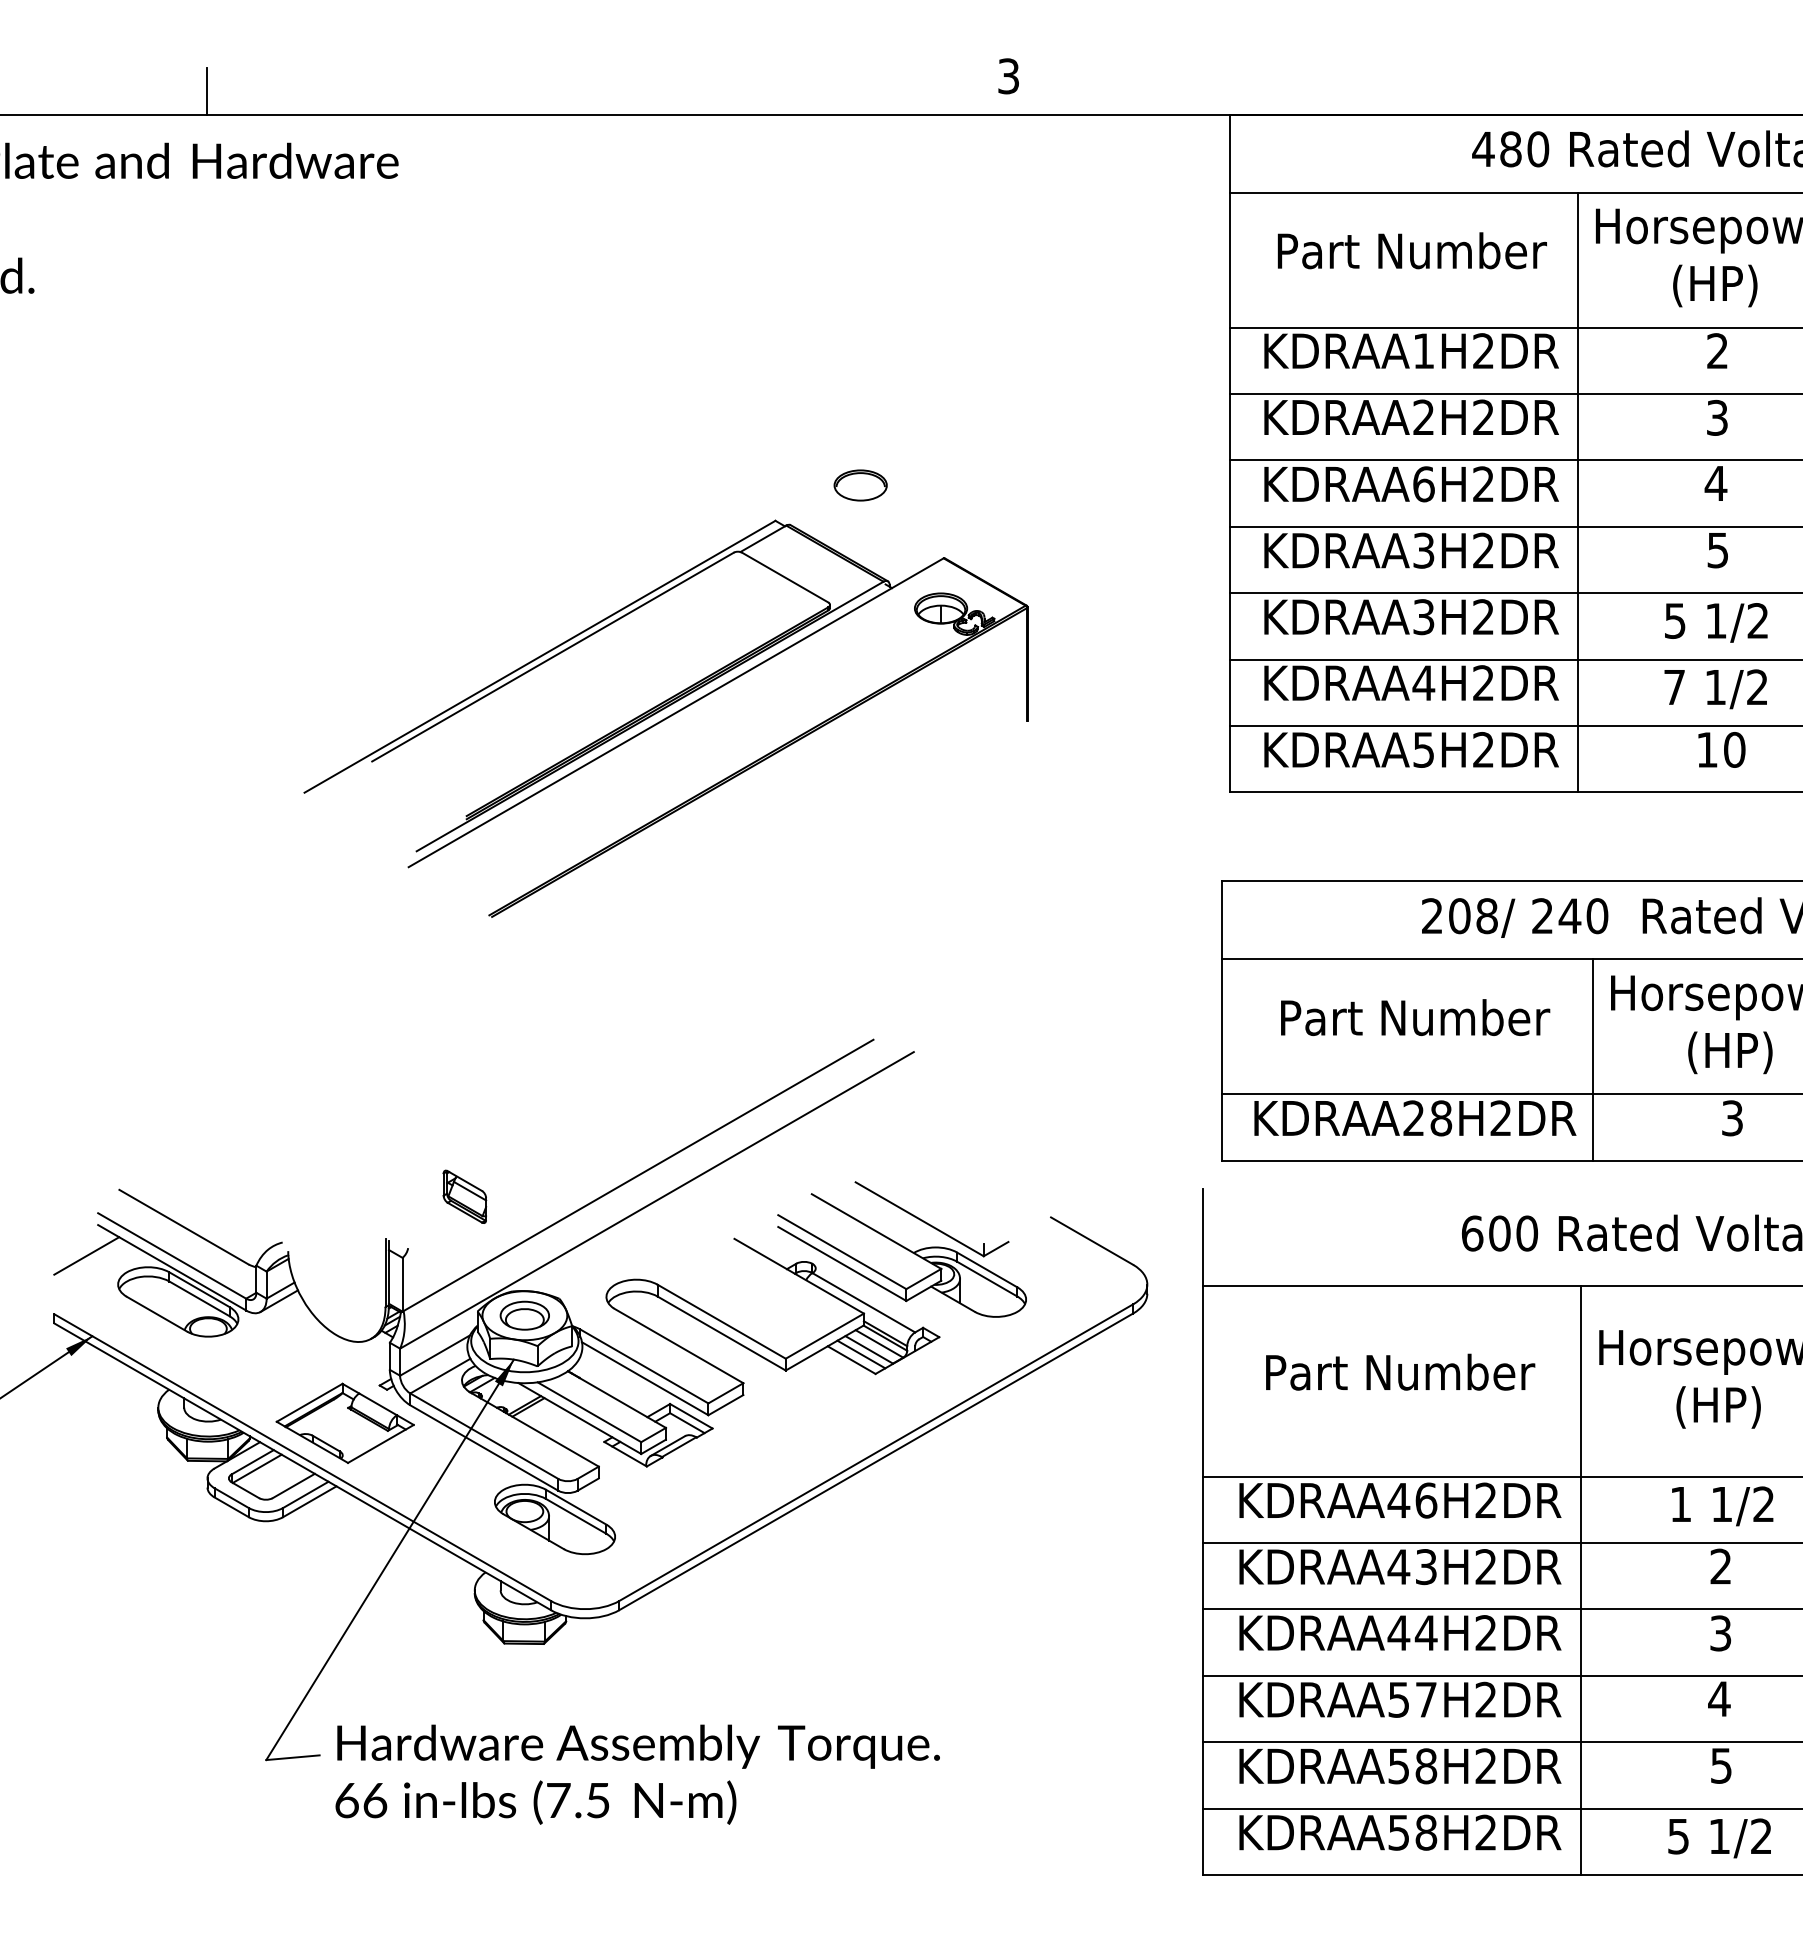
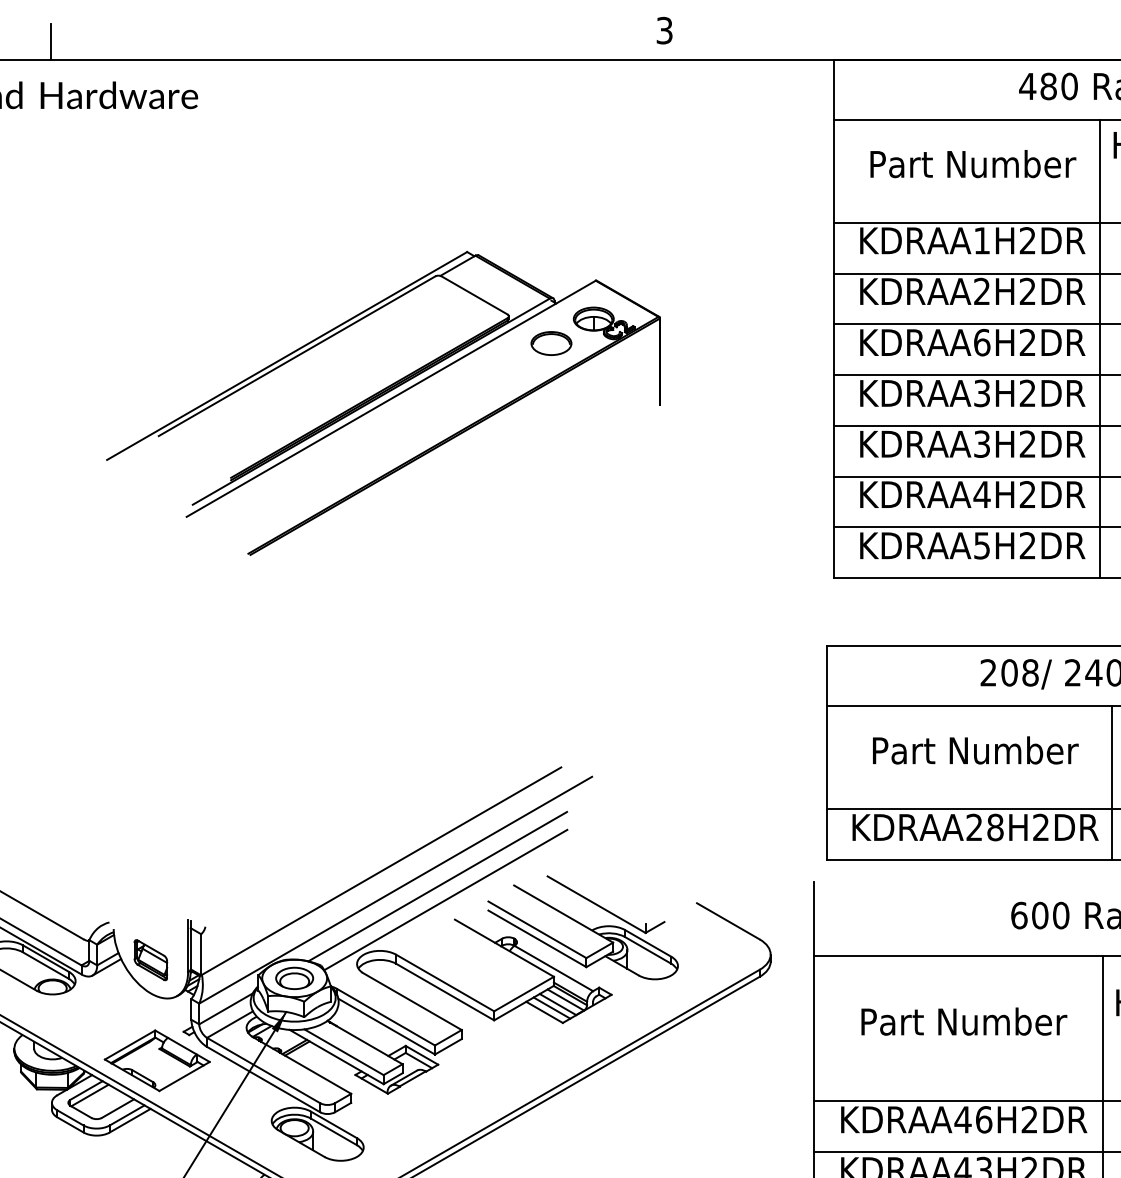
part: (665, 718) -> (383, 403), moved
line: (711, 1195) -> (437, 886), added
part: (464, 1196) -> (150, 959), moved
line: (722, 1212) -> (445, 899), added

